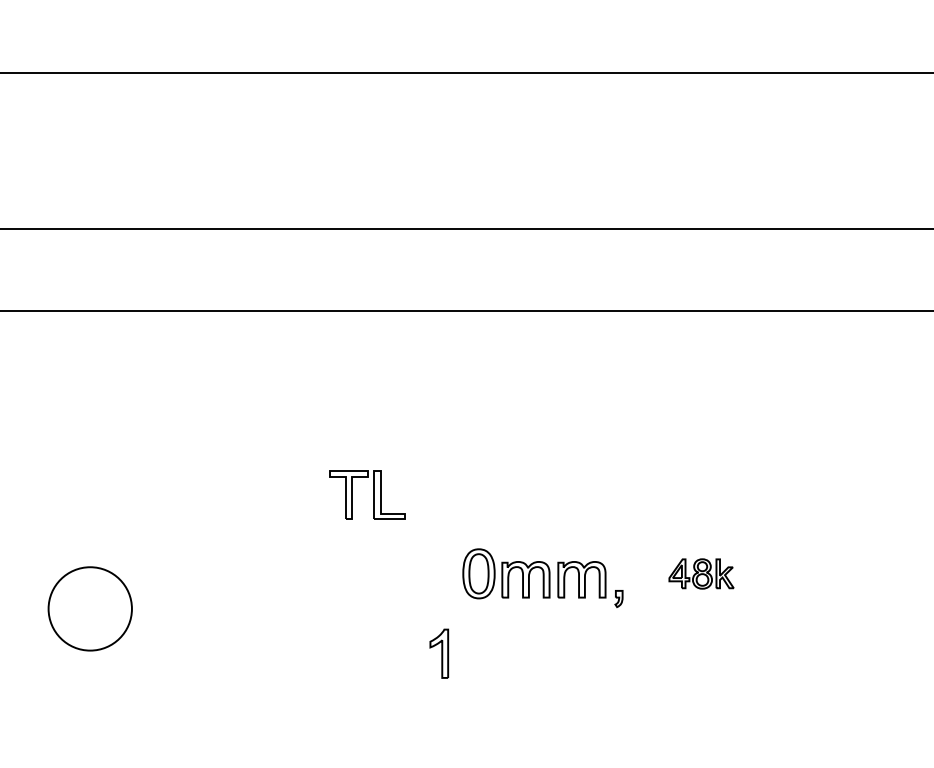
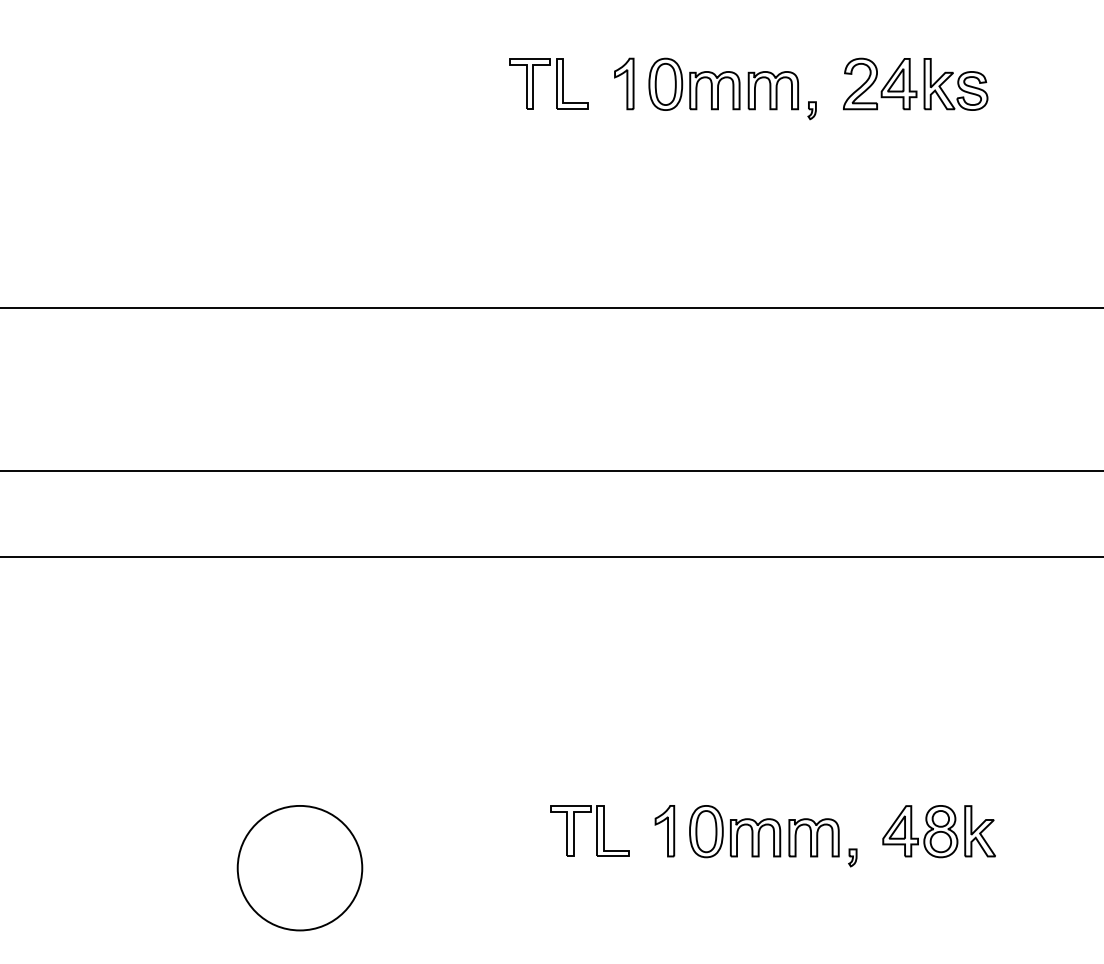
part: (373, 494) -> (596, 830), moved
part: (700, 573) -> (938, 831), size x1.67
part: (89, 609) -> (299, 868), size x1.43
part: (438, 654) -> (664, 831), moved

